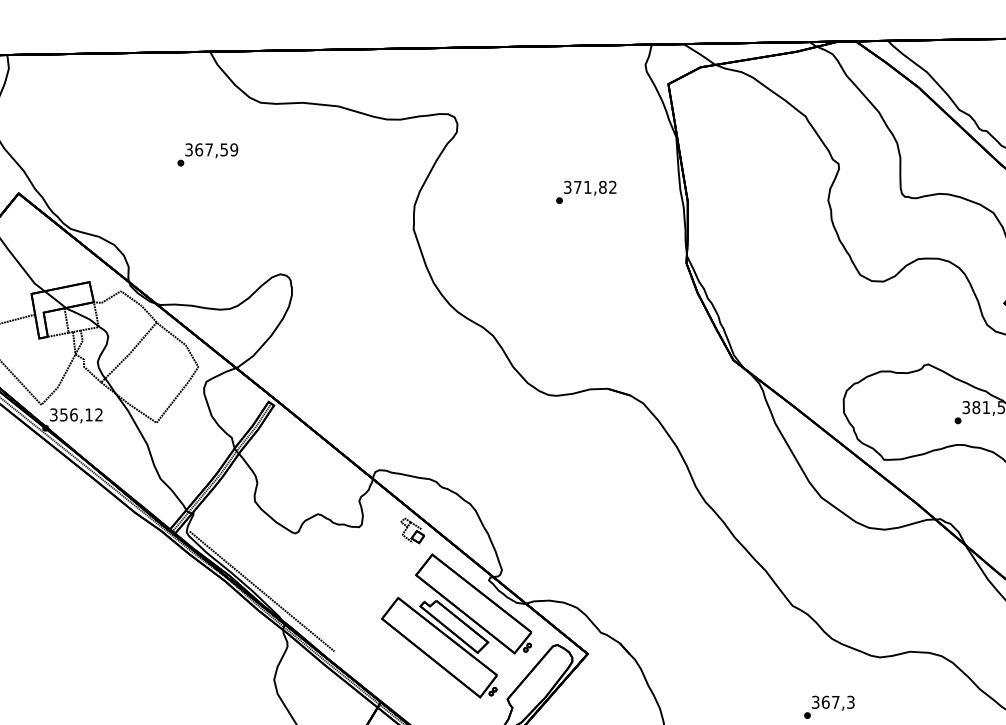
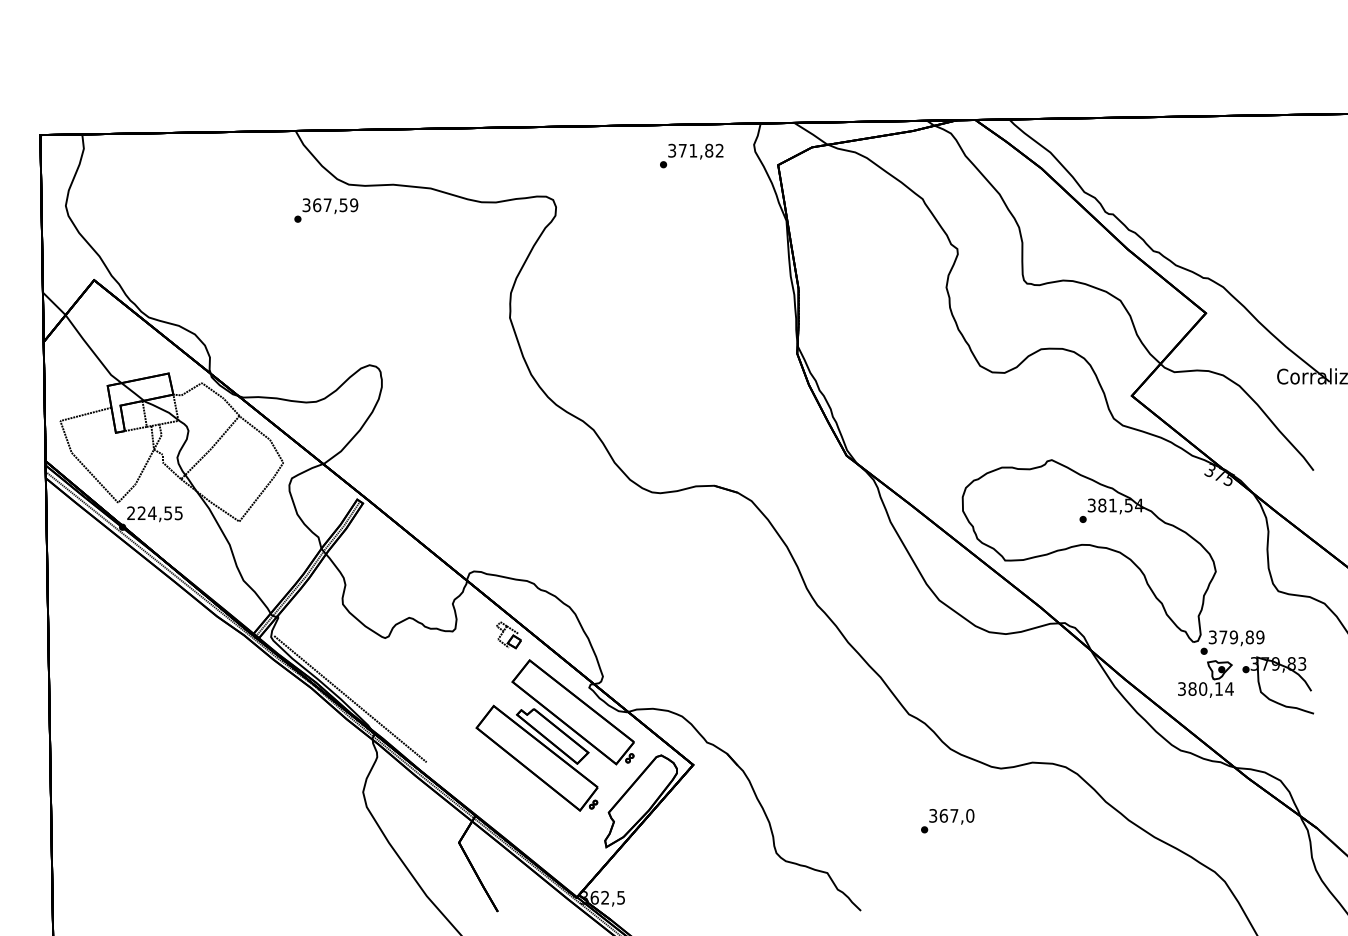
text: (208, 154) -> (326, 210), moved
text: (586, 191) -> (691, 155), moved
text: (75, 415) -> (154, 513), 356,12 -> 224,55
text: (851, 701) -> (970, 815), 367,3 -> 367,0

